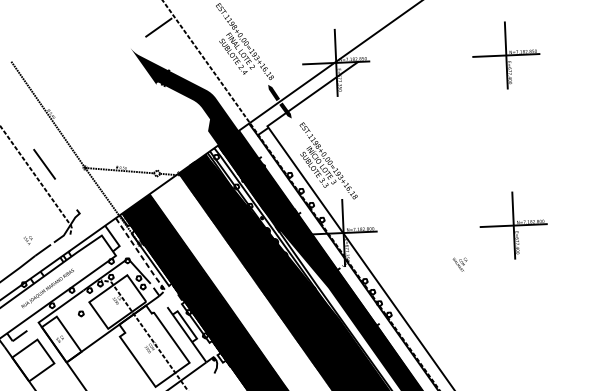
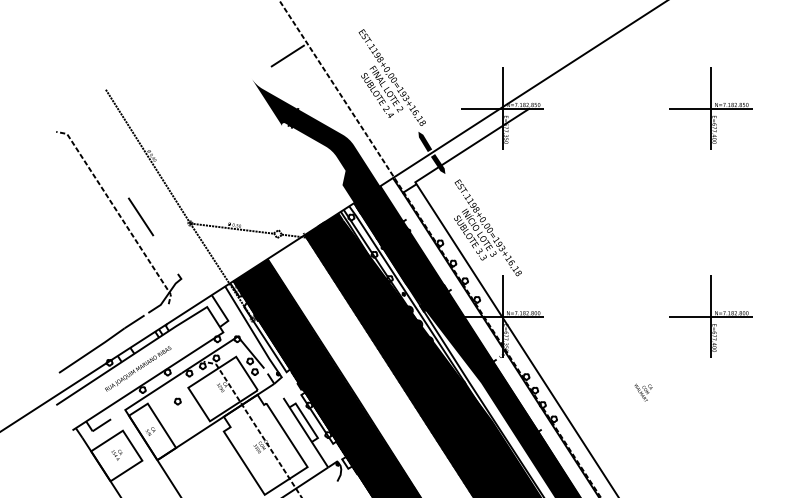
text: (27, 240) -> (116, 454), moved
line: (143, 258) -> (256, 337), dashed -> solid
text: (460, 264) -> (643, 392), moved

